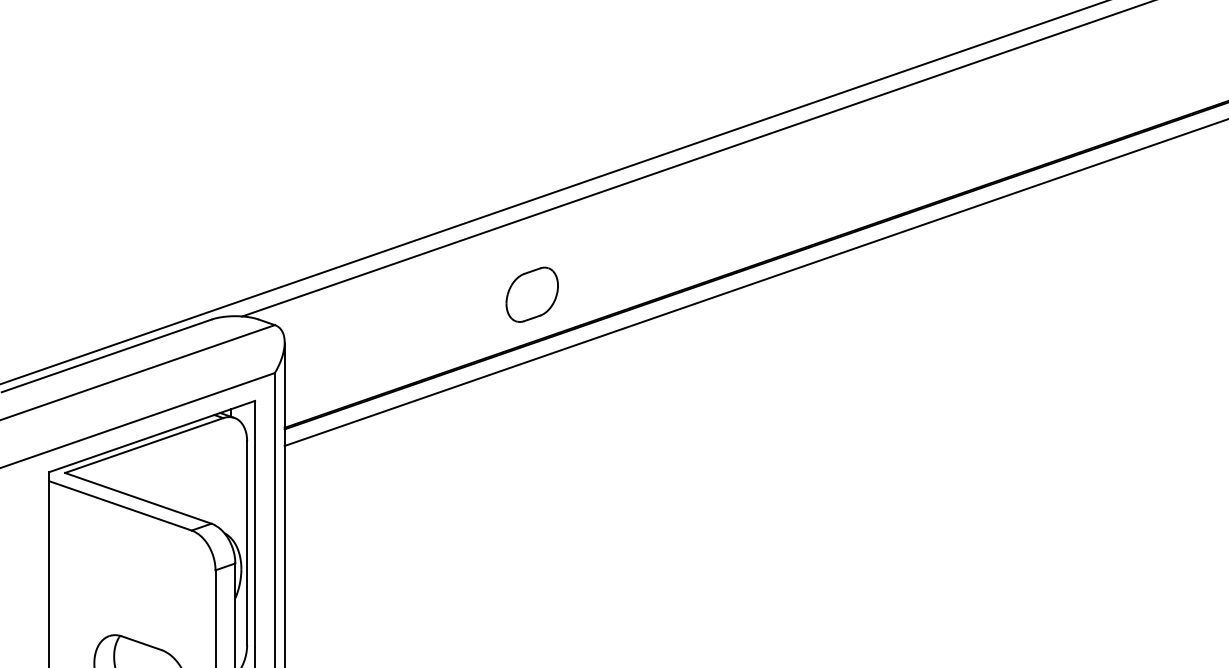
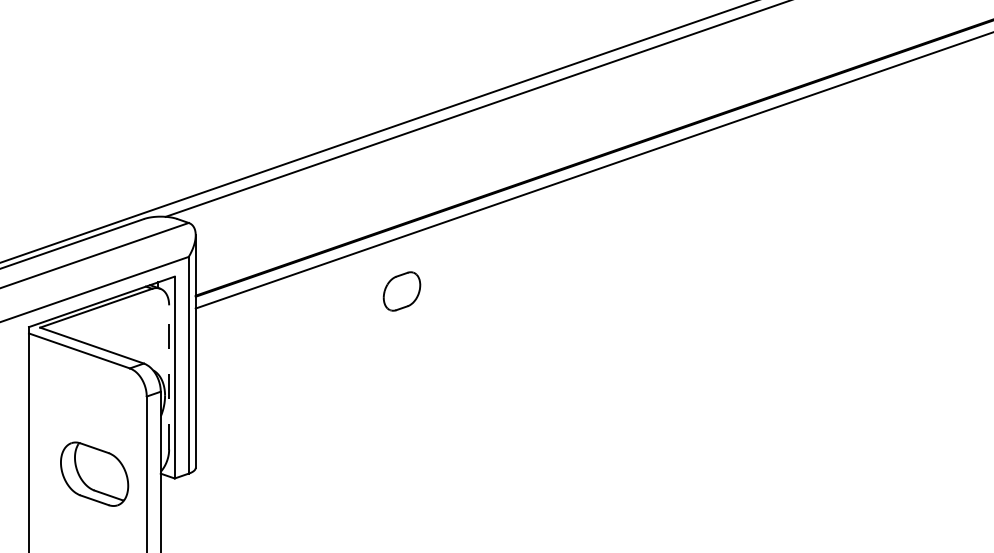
part: (531, 294) -> (401, 291), moved
line: (247, 541) -> (169, 376), solid -> dashed

